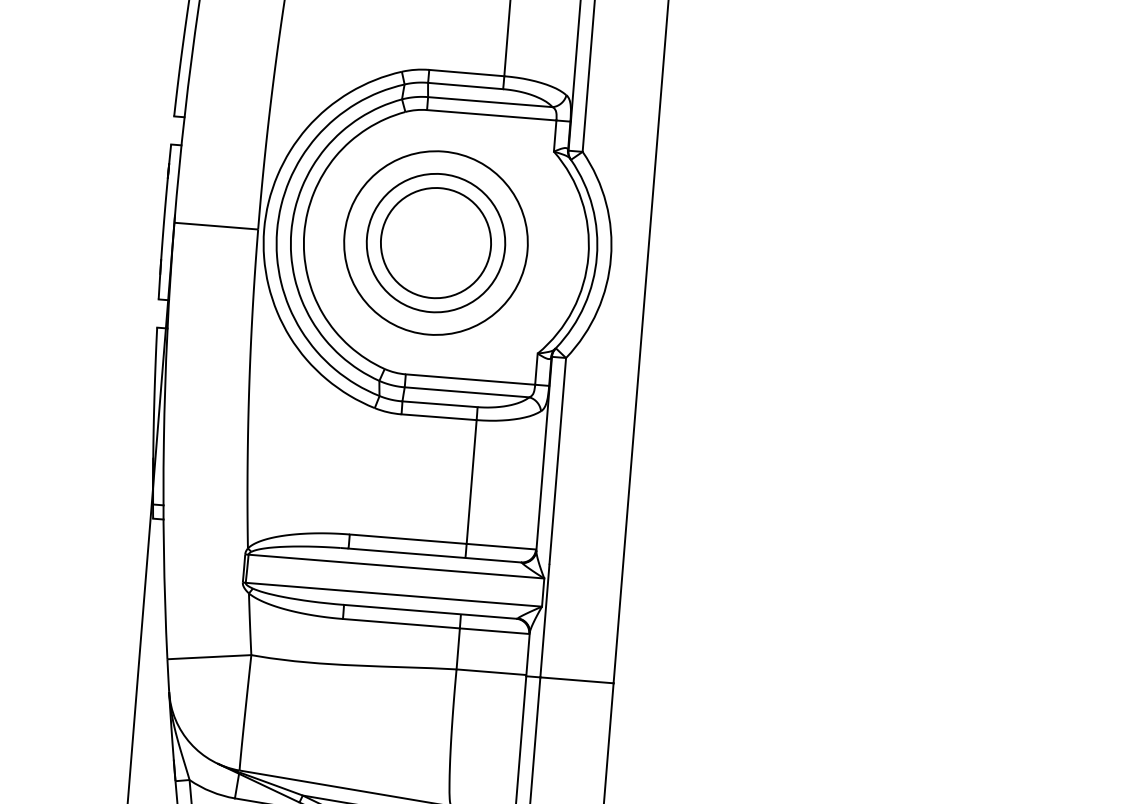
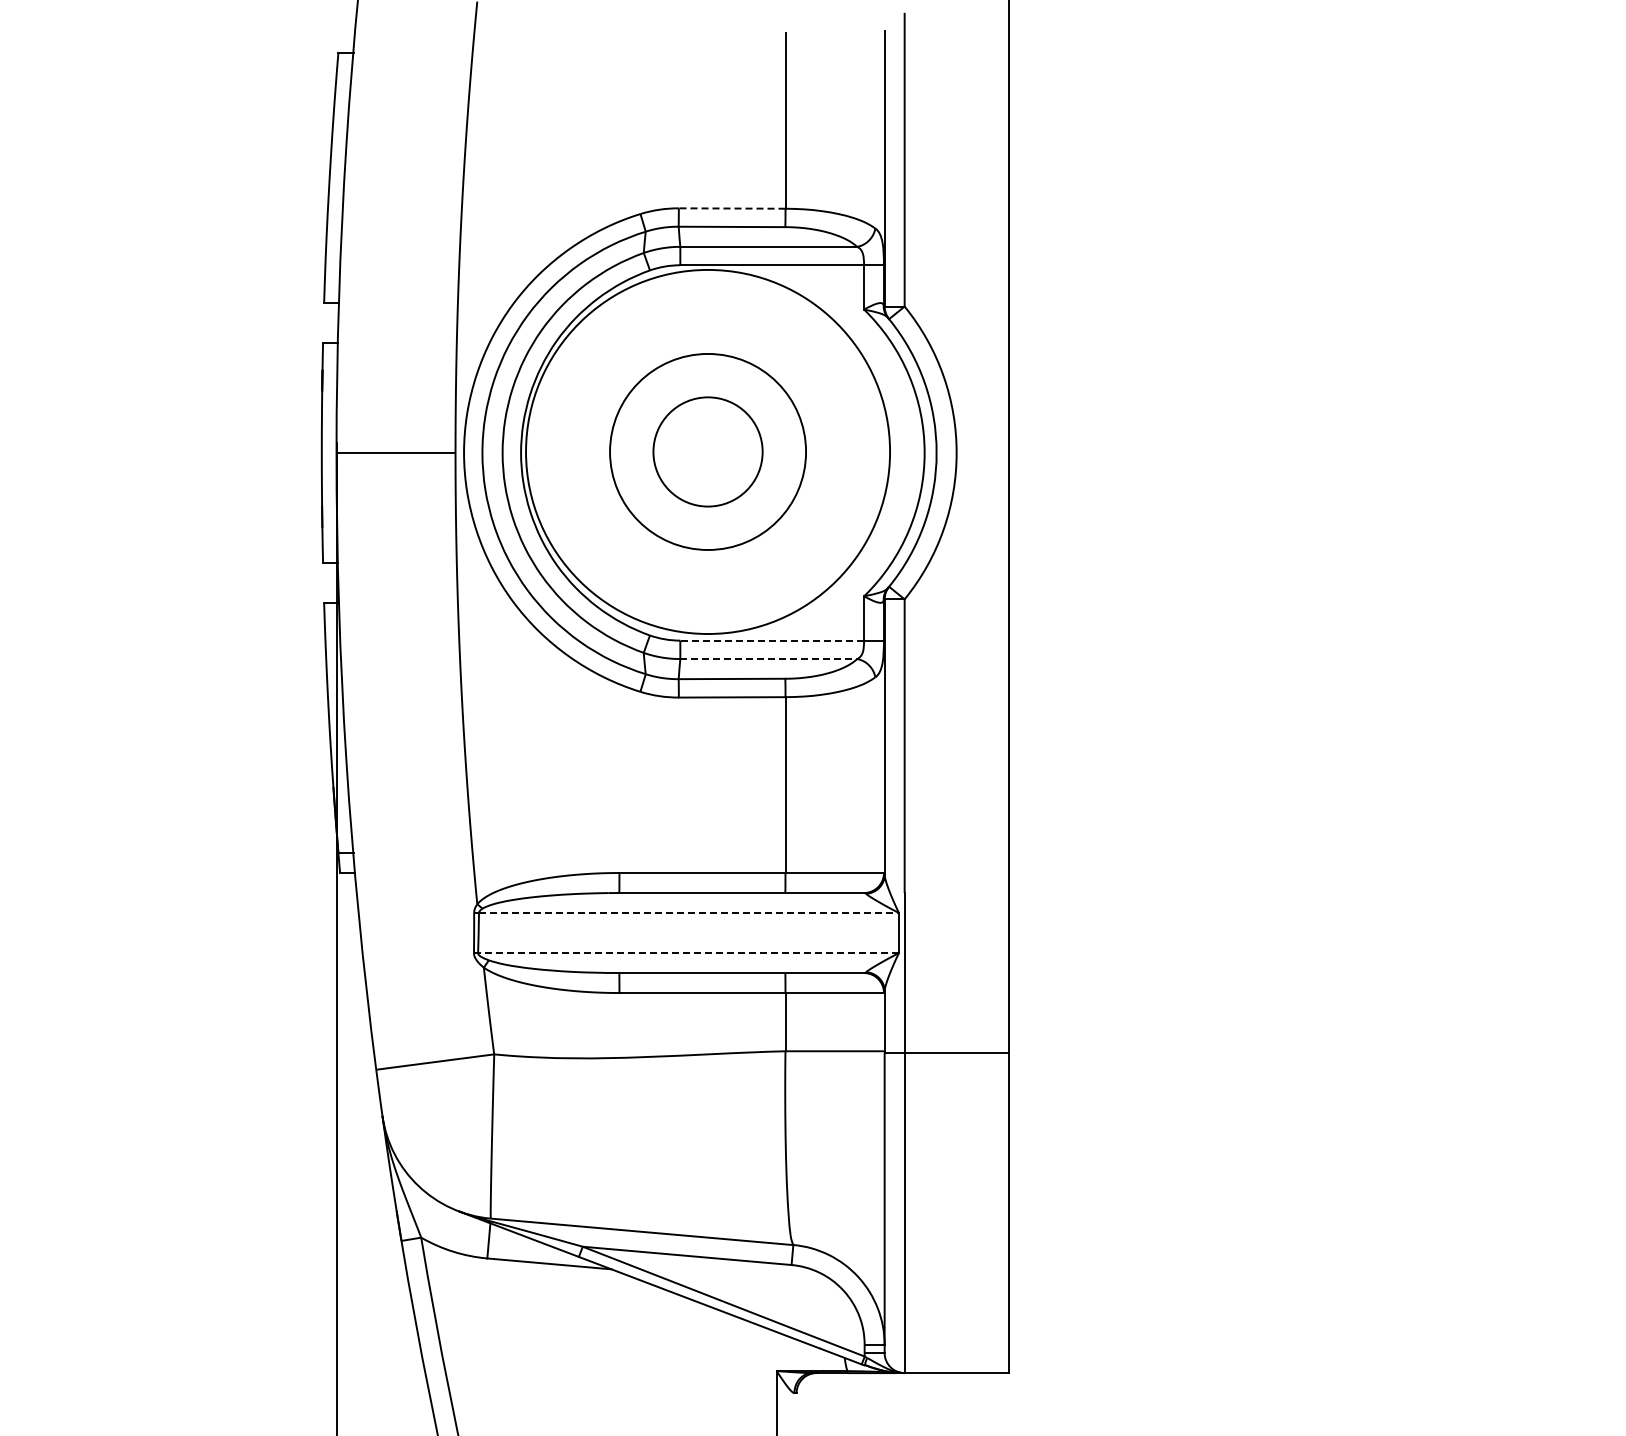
line: (466, 73) -> (731, 208), solid -> dashed
circle: (436, 242) -> (708, 451), size x0.7
circle: (436, 242) -> (708, 451), size x1.4
line: (470, 379) -> (772, 640), solid -> dashed
line: (467, 392) -> (769, 659), solid -> dashed
line: (396, 566) -> (688, 913), solid -> dashed
line: (393, 595) -> (688, 953), solid -> dashed

